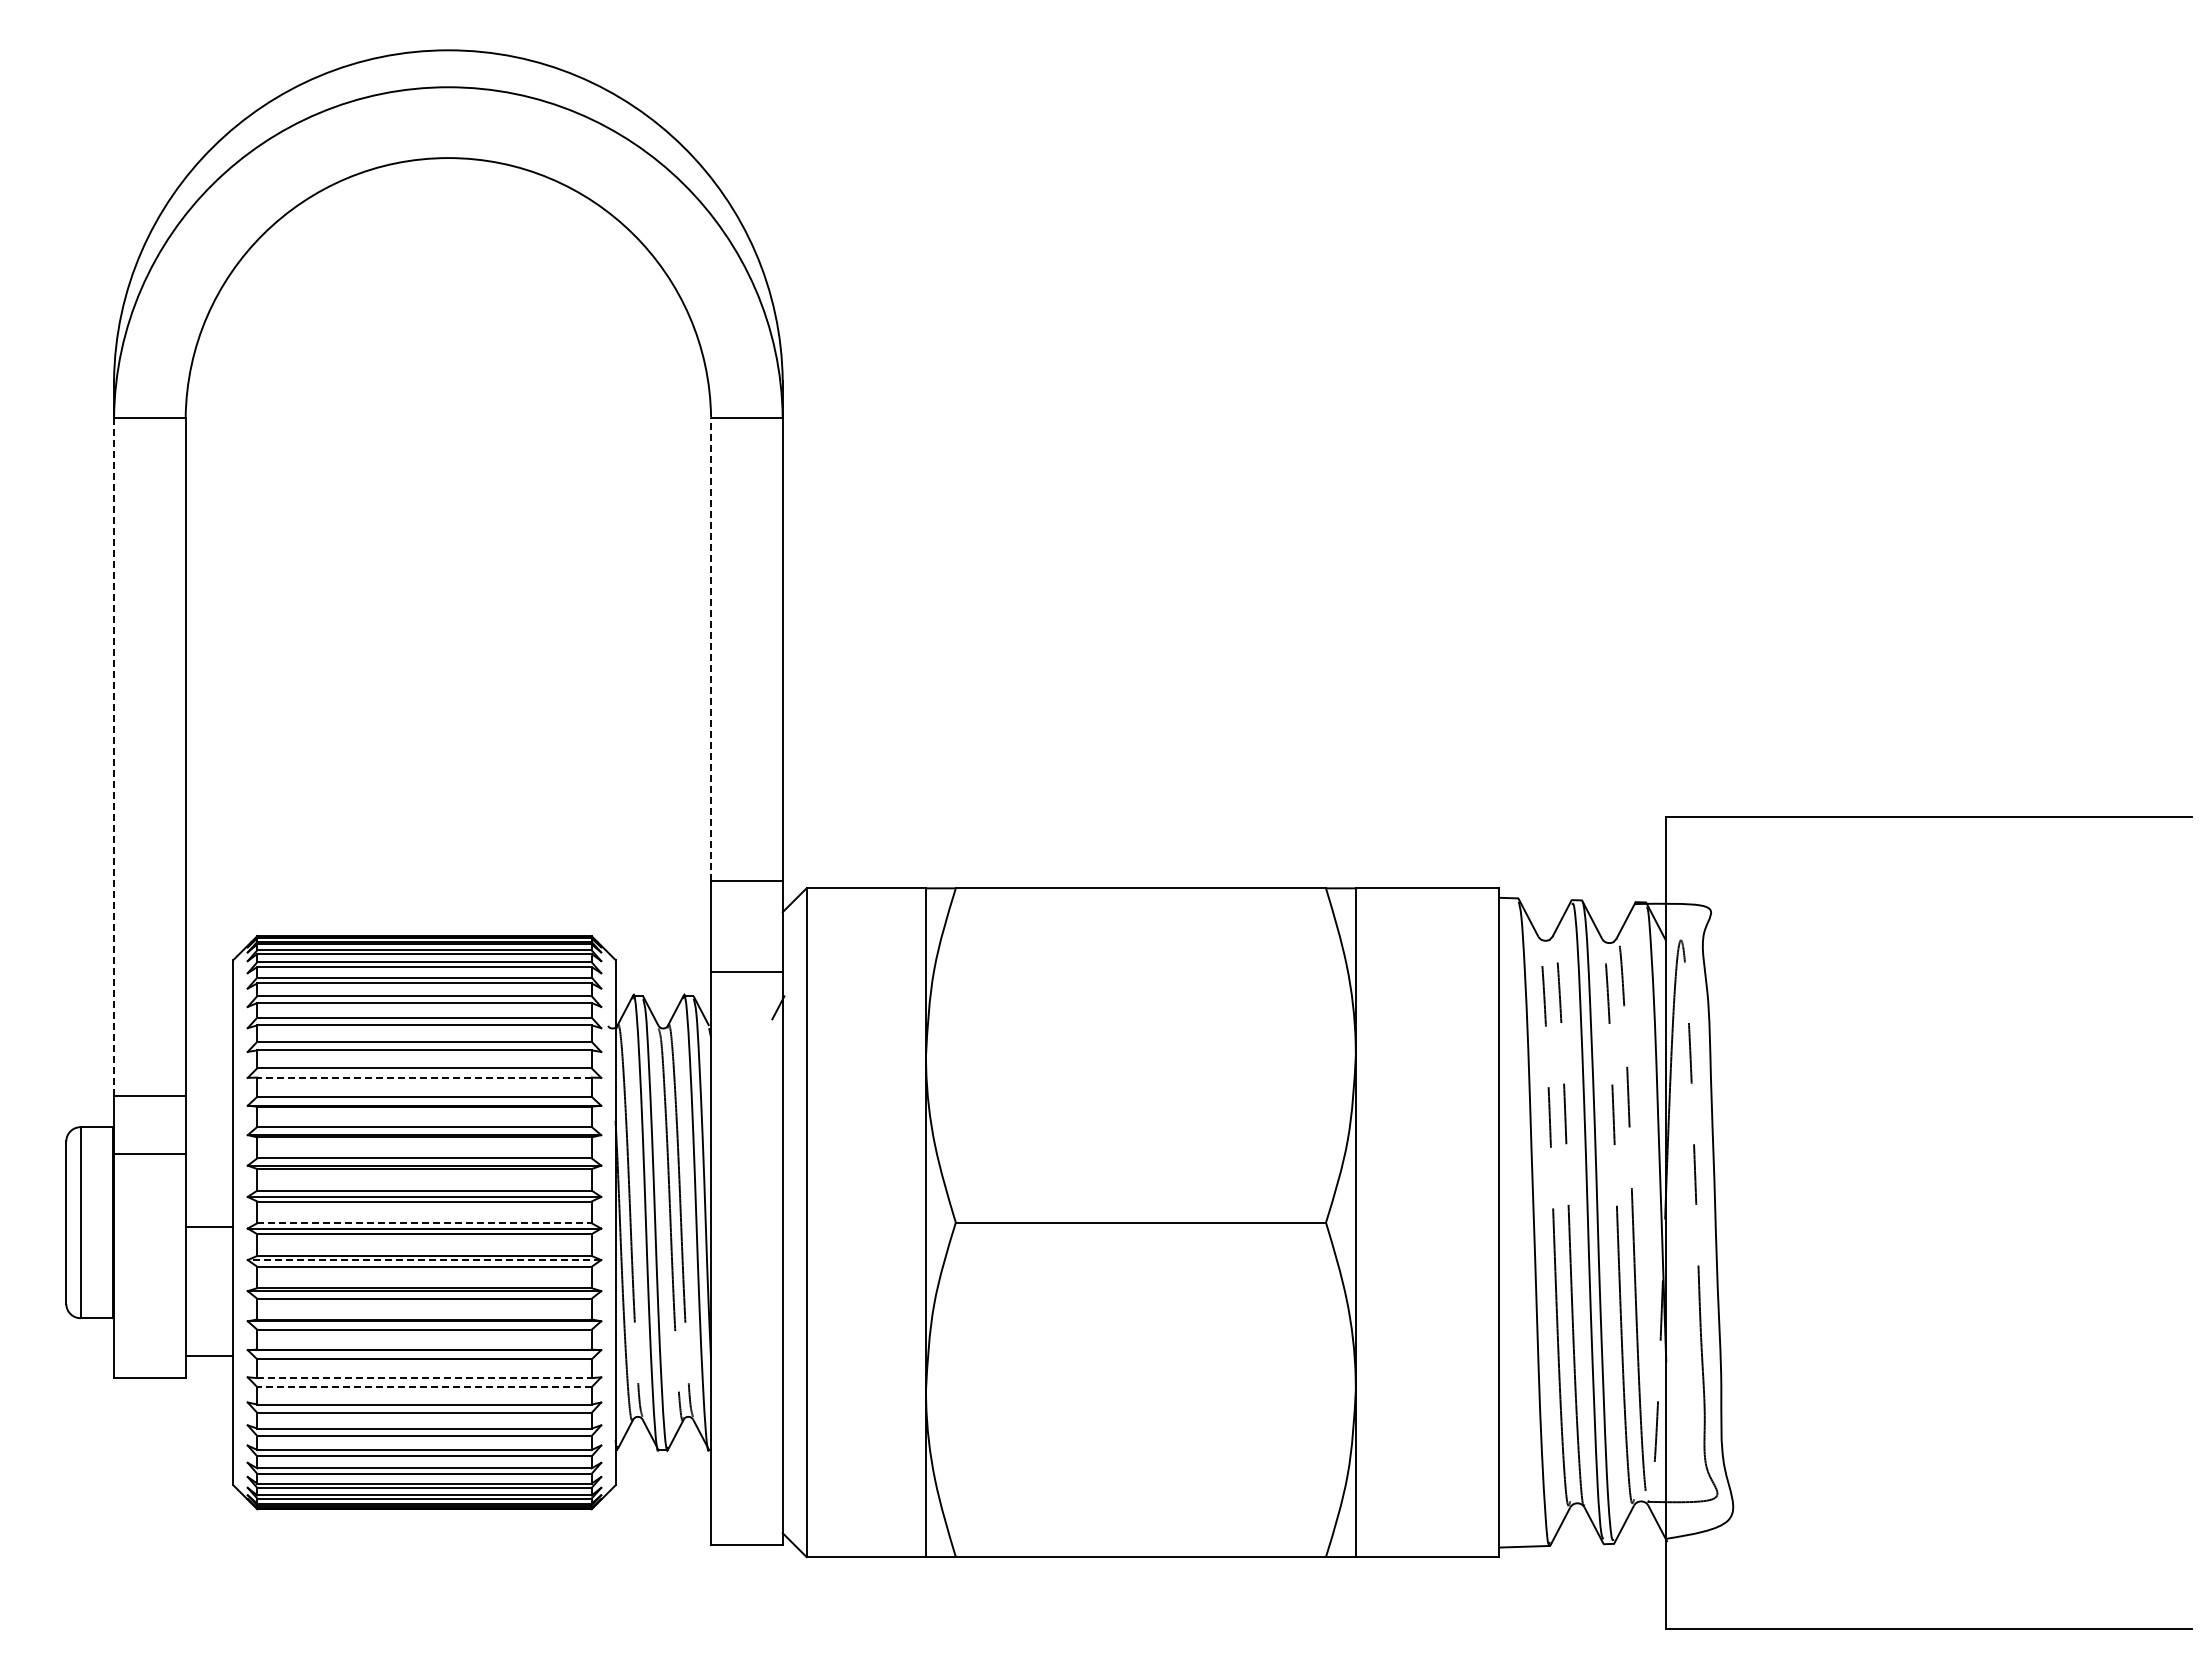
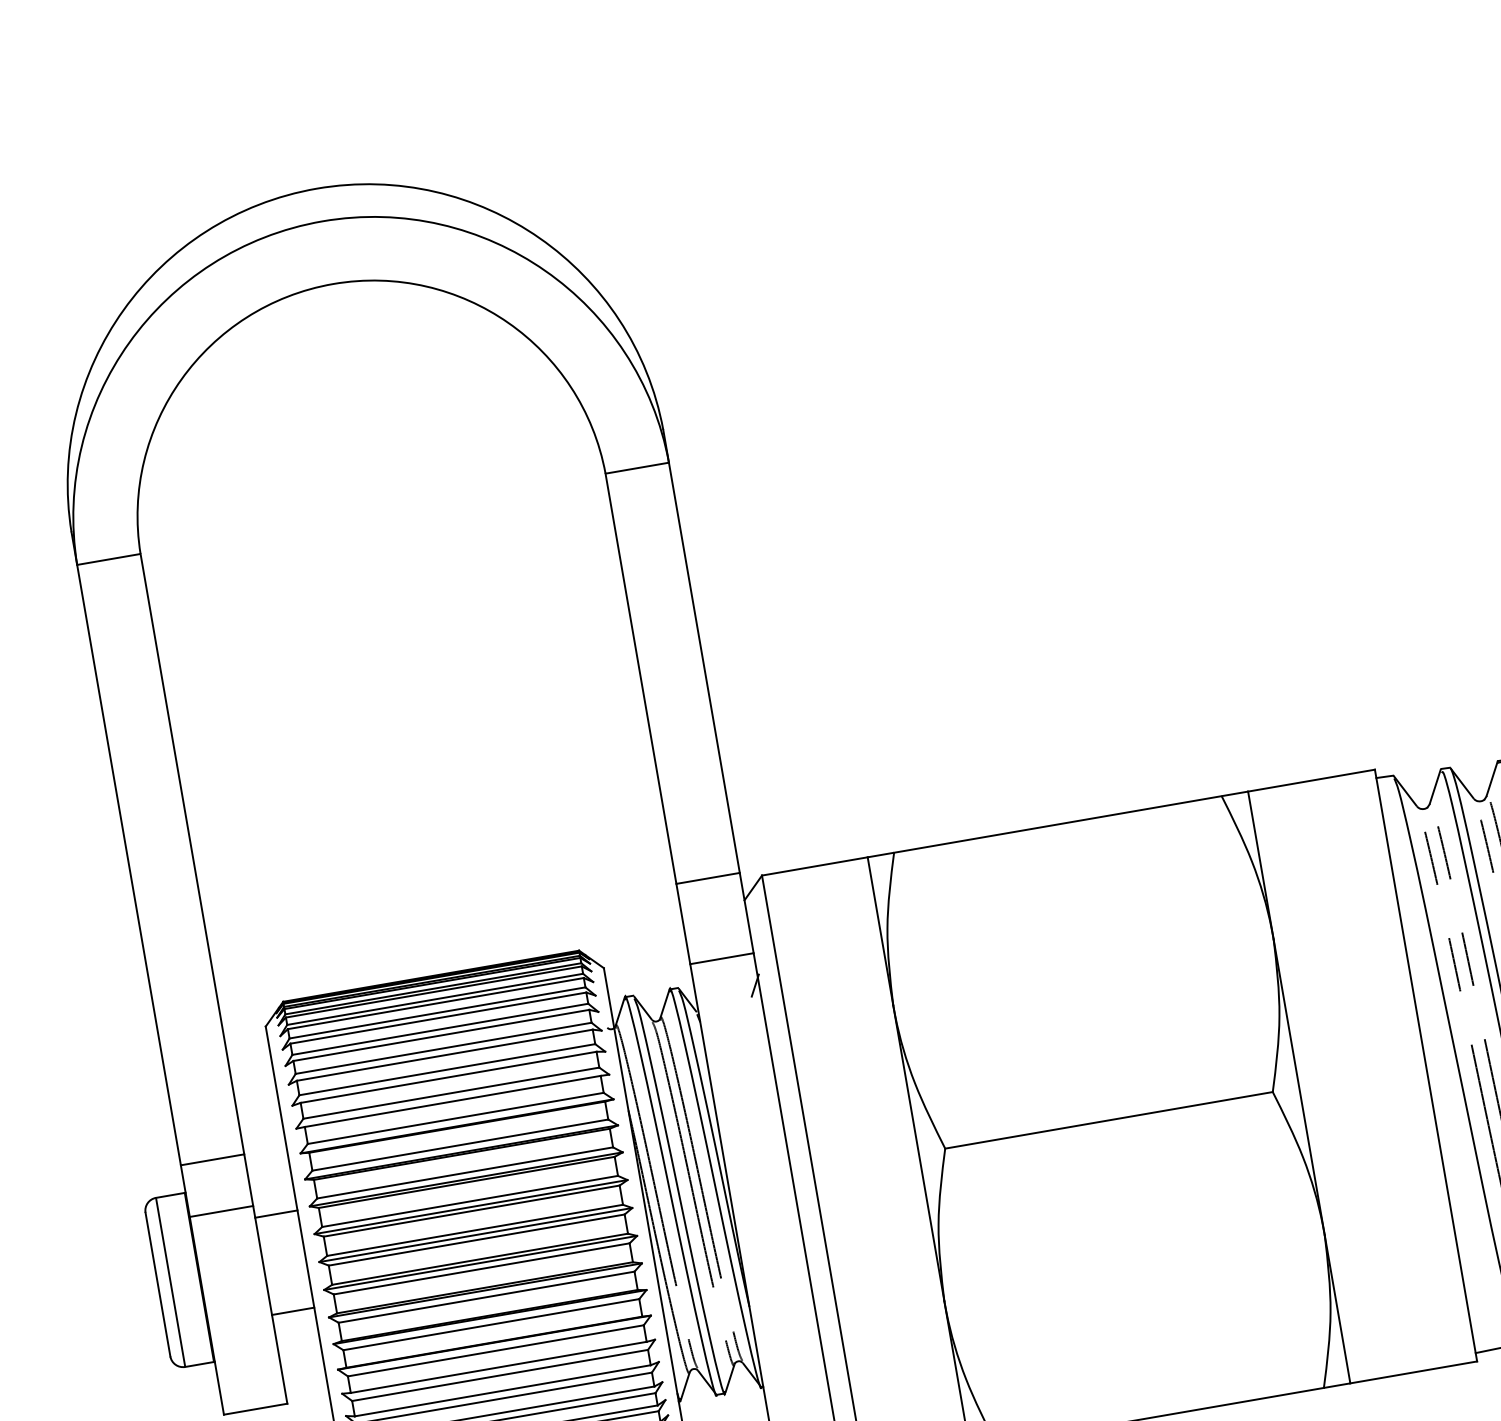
line: (711, 649) -> (641, 678), dashed -> solid
line: (114, 757) -> (129, 865), dashed -> solid
line: (424, 1077) -> (452, 1101), dashed -> solid
line: (425, 1223) -> (475, 1230), dashed -> solid
line: (209, 1226) -> (276, 1213), moved
line: (424, 1260) -> (480, 1263), dashed -> solid
line: (209, 1355) -> (293, 1311), moved
line: (425, 1378) -> (499, 1367), dashed -> solid
line: (424, 1387) -> (500, 1375), dashed -> solid

